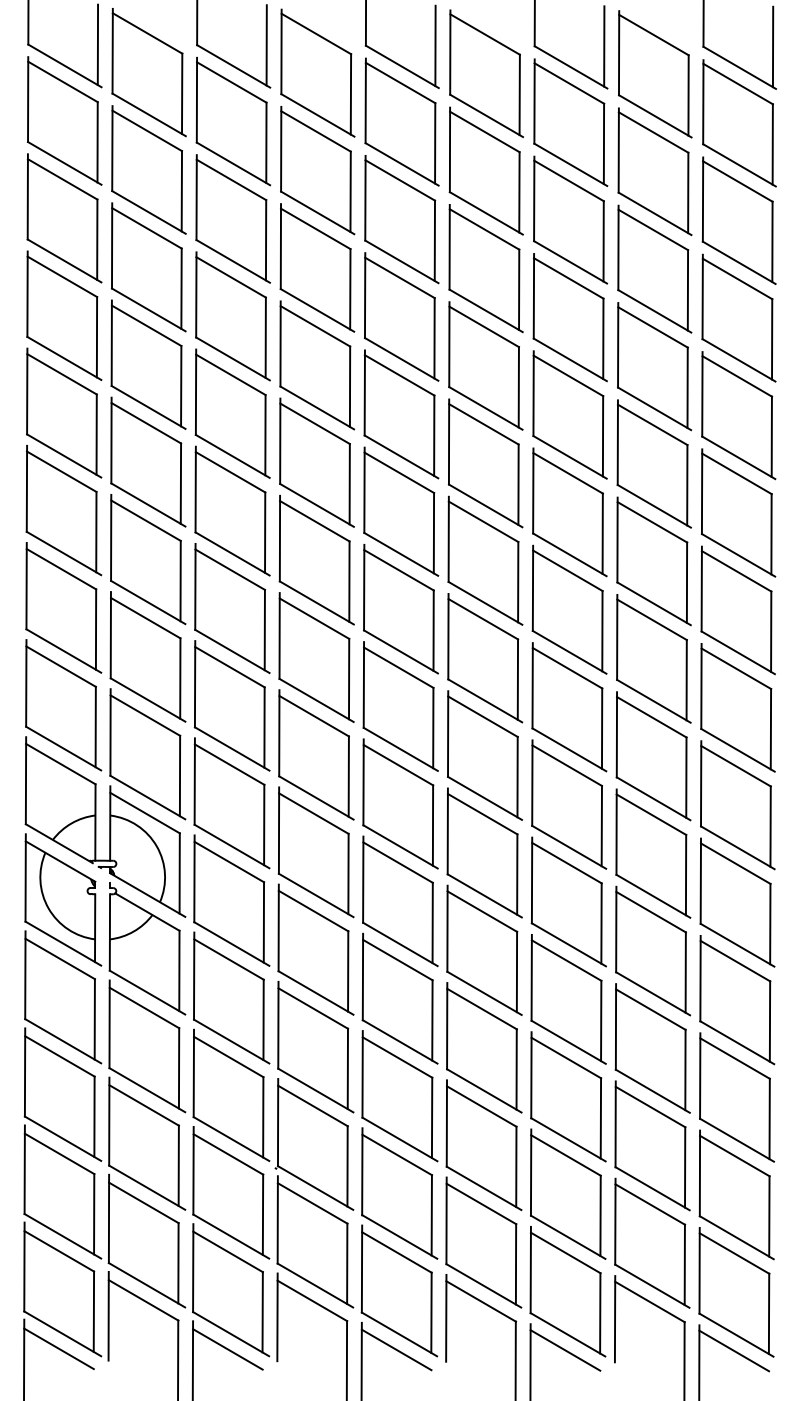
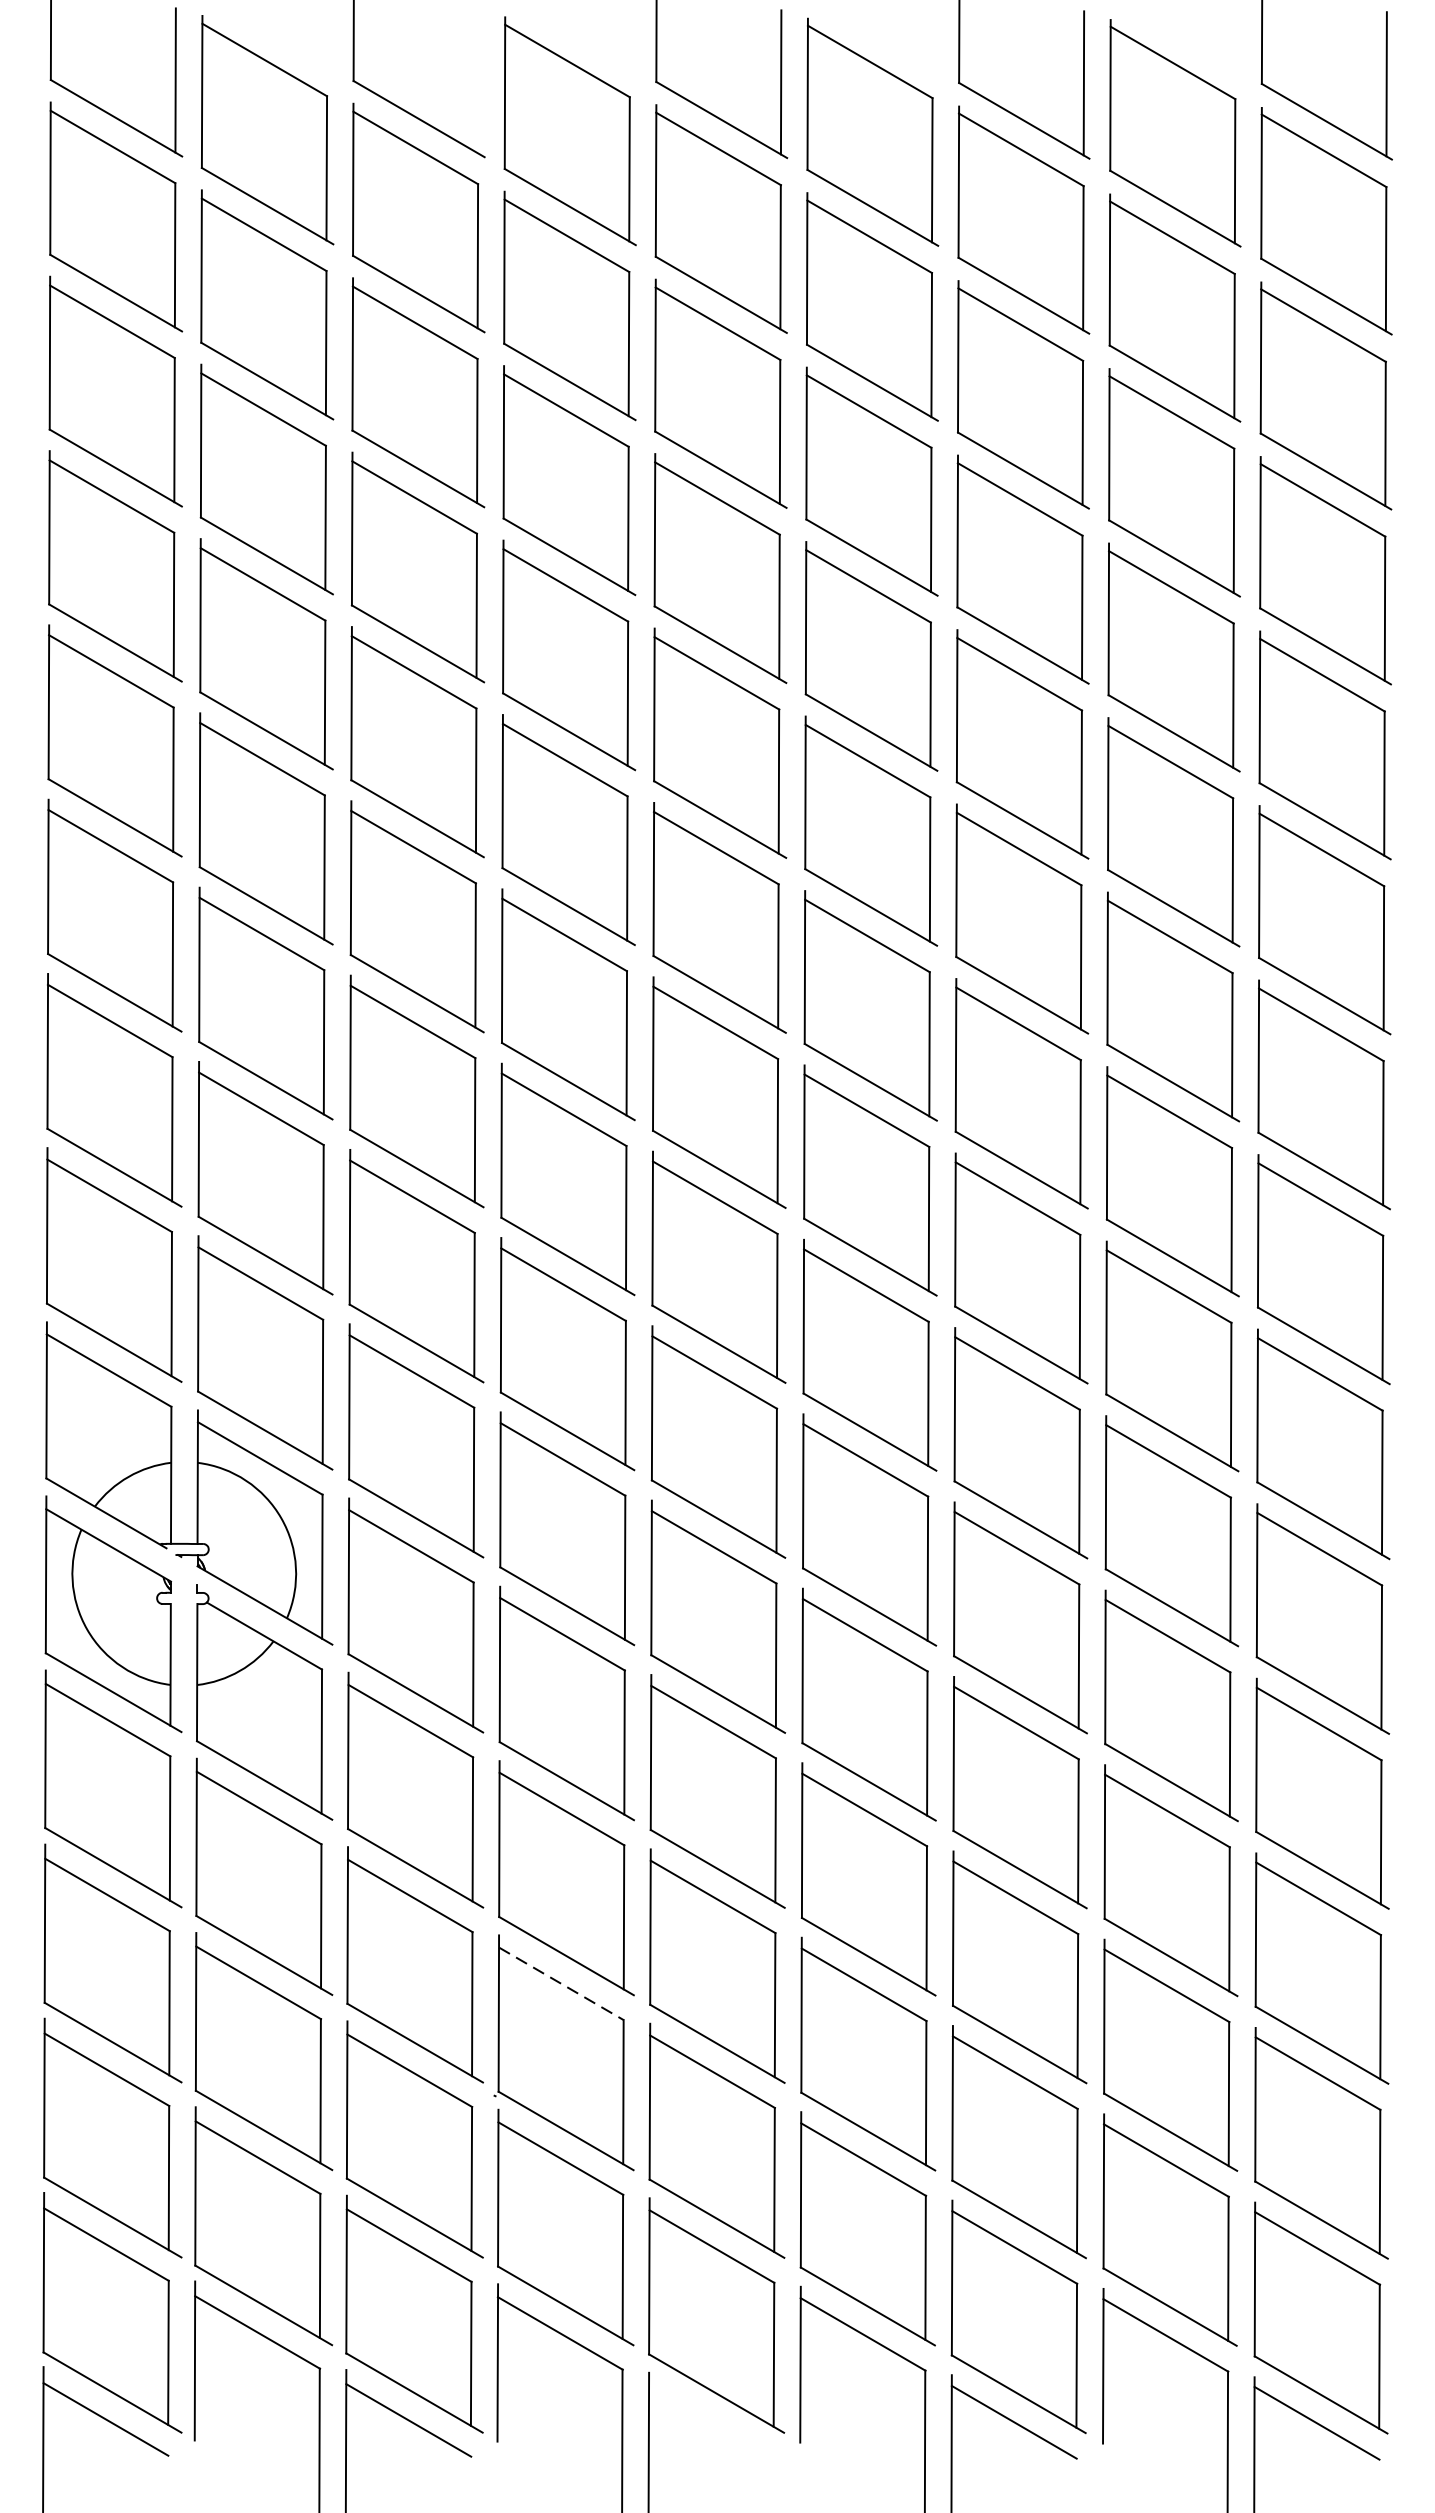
line: (266, 45) -> (478, 81), removed
line: (313, 1106) -> (562, 1984), solid -> dashed
line: (396, 1349) -> (711, 2420), removed

